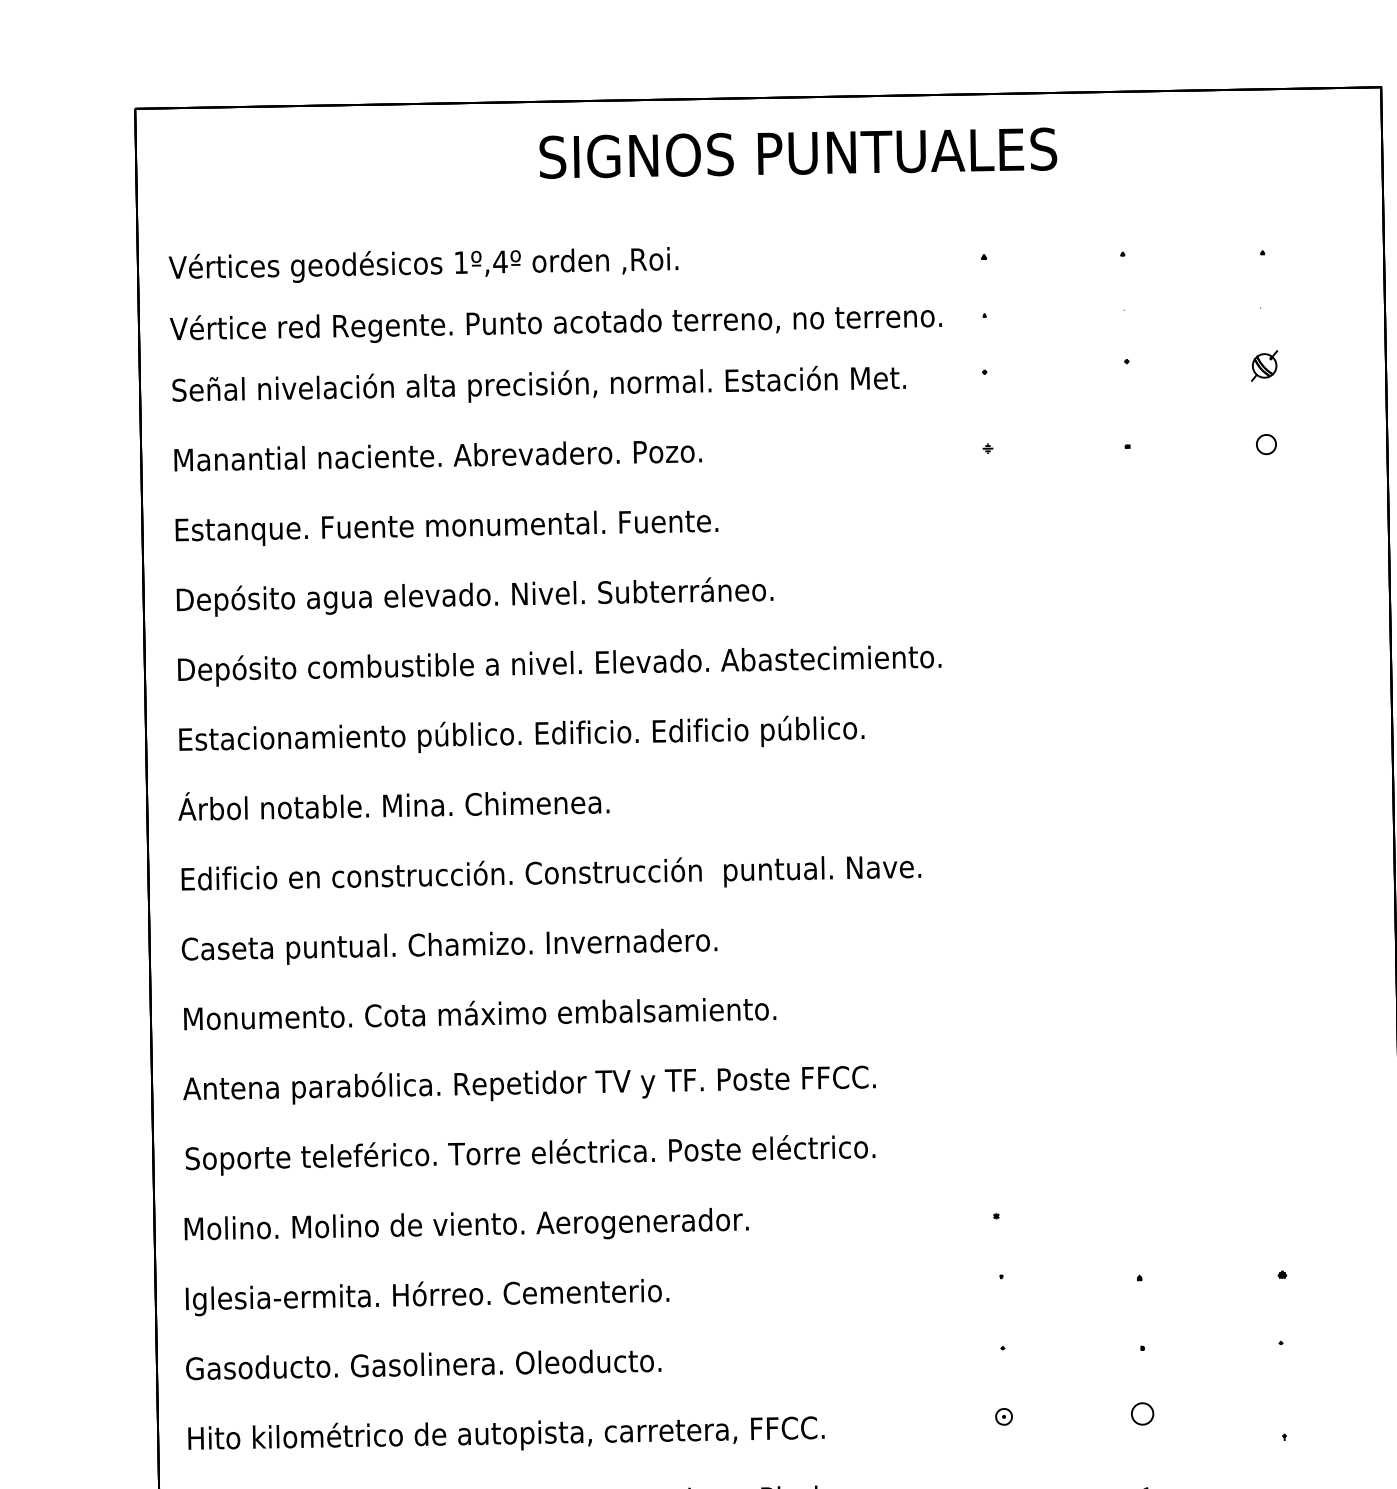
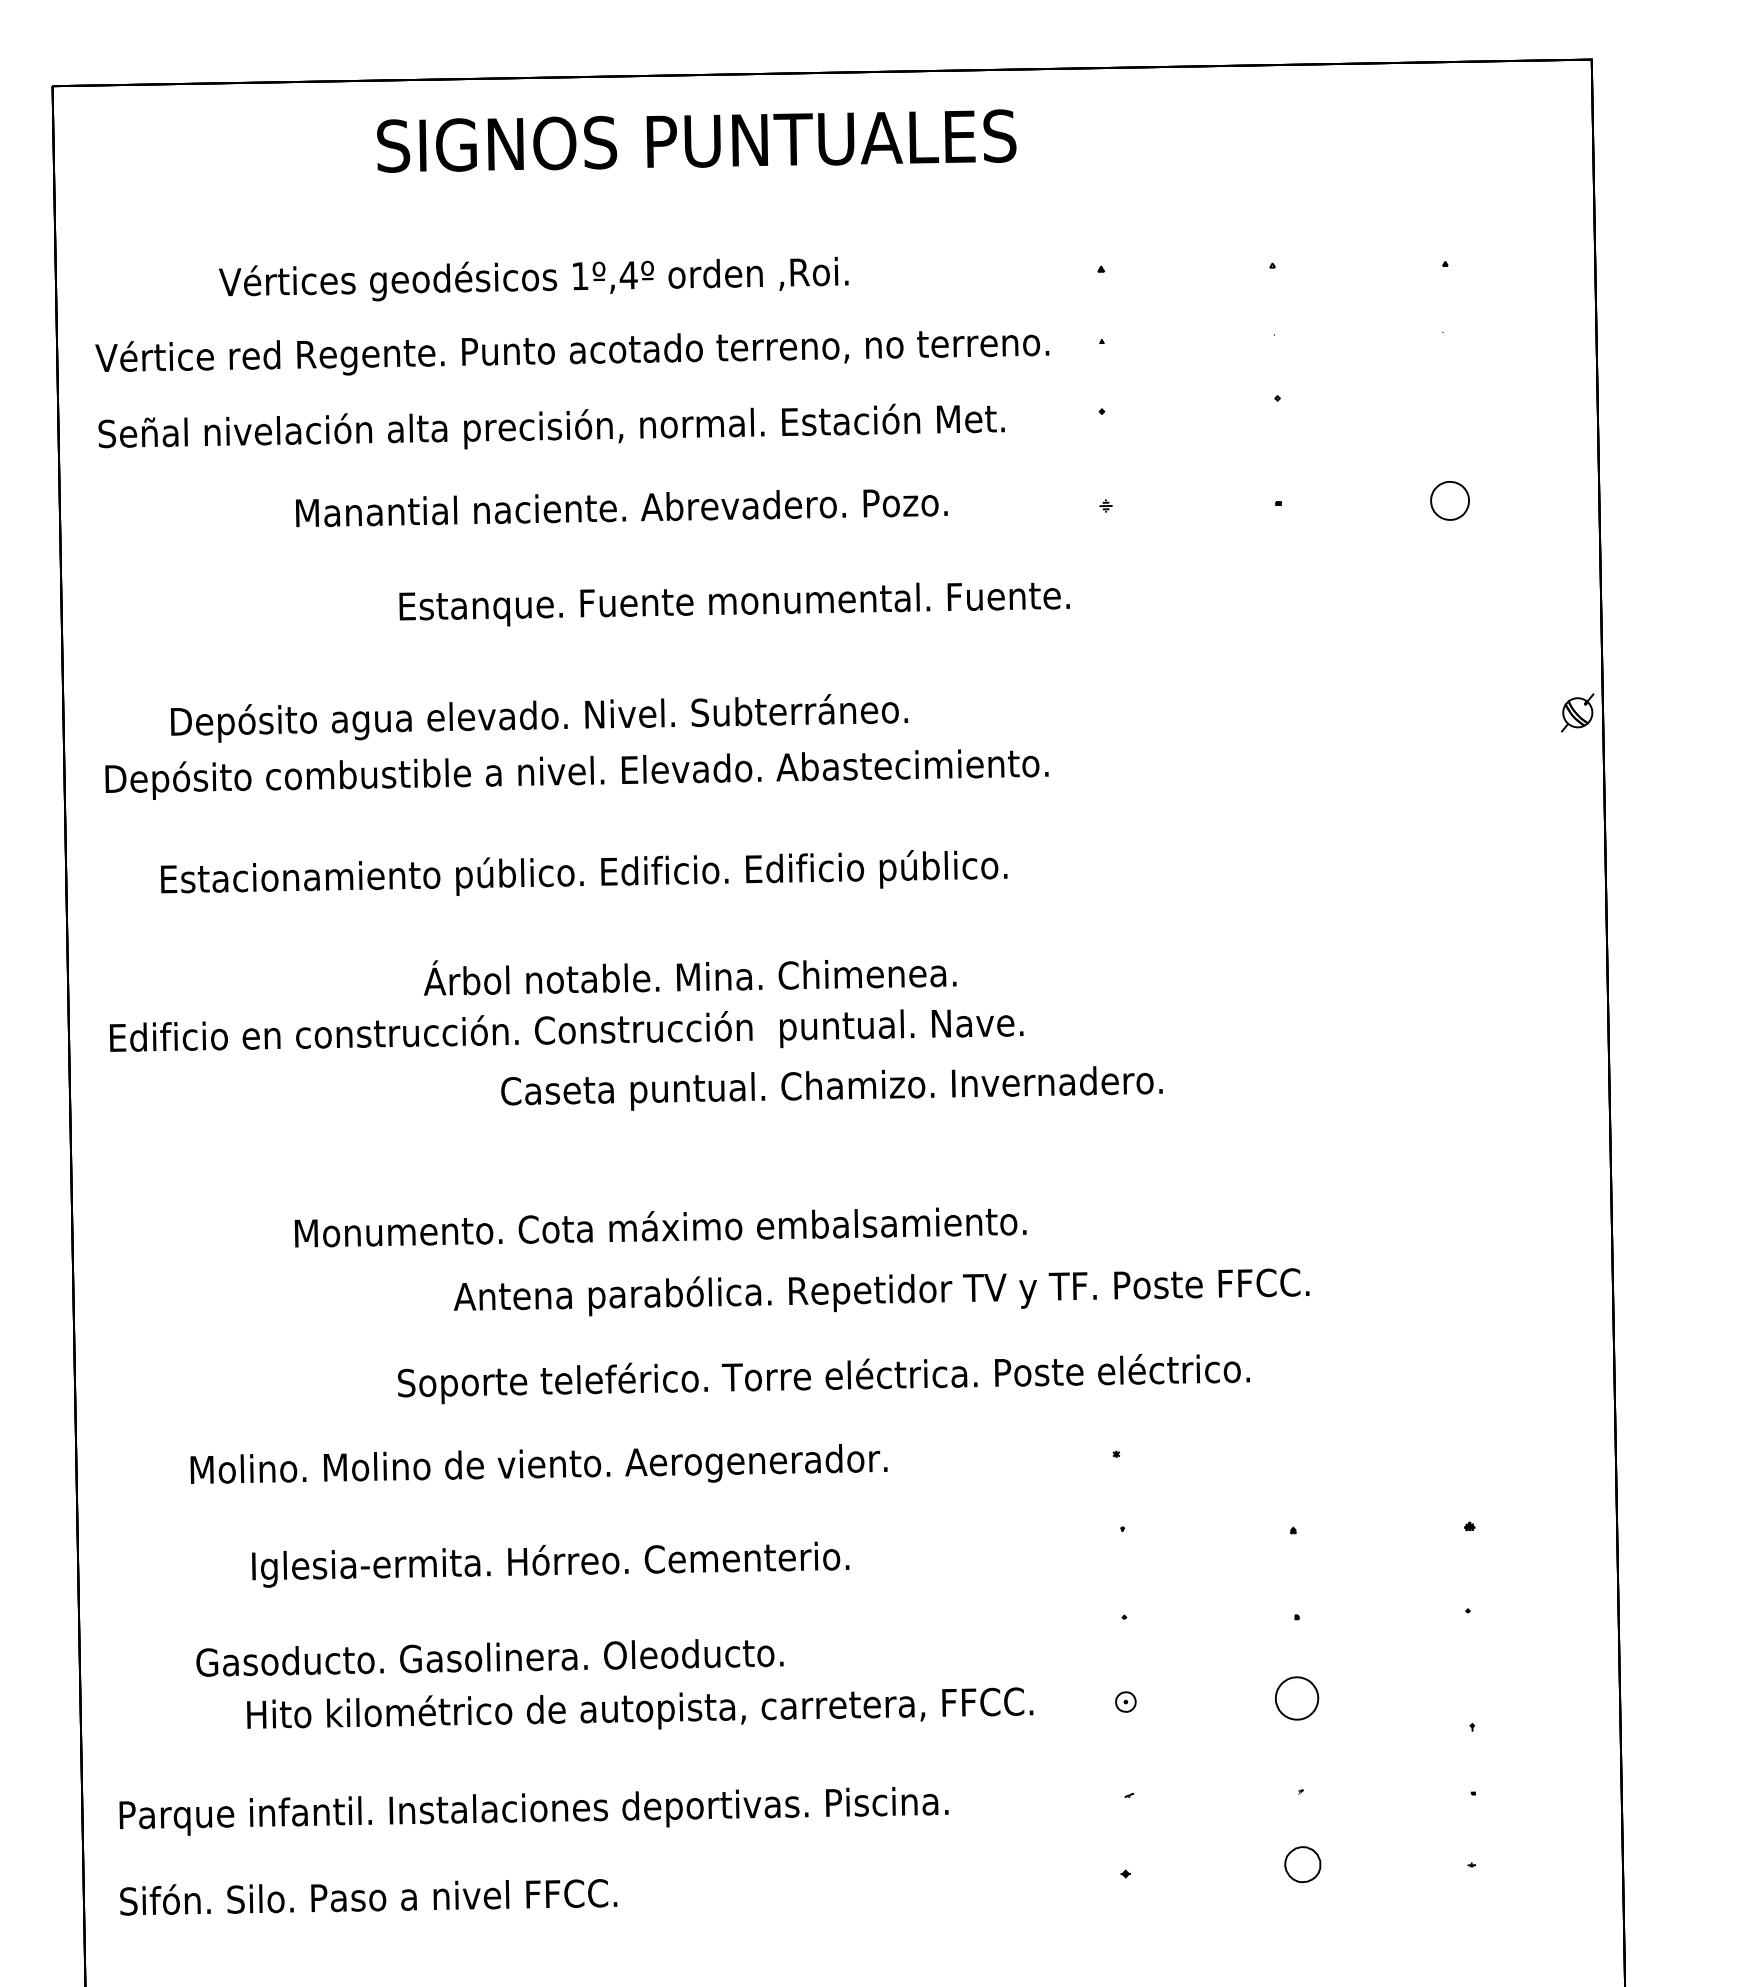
text: (798, 152) -> (696, 140), moved
text: (423, 264) -> (533, 278), moved
part: (1264, 365) -> (1577, 712), moved
part: (1266, 444) -> (1449, 500), size x1.6
text: (437, 456) -> (621, 508), moved
text: (446, 528) -> (734, 604), moved
text: (475, 597) -> (539, 718), moved
text: (522, 734) -> (584, 872), moved
text: (394, 806) -> (690, 977), moved
text: (449, 946) -> (831, 1088), moved
text: (479, 1014) -> (660, 1227), moved
text: (529, 1085) -> (881, 1292), moved
text: (530, 1155) -> (823, 1379), moved
text: (466, 1223) -> (538, 1463), moved
text: (427, 1297) -> (550, 1564), moved
text: (423, 1364) -> (489, 1657), moved
part: (1142, 1413) -> (1296, 1698), size x1.6
text: (506, 1433) -> (640, 1708), moved

